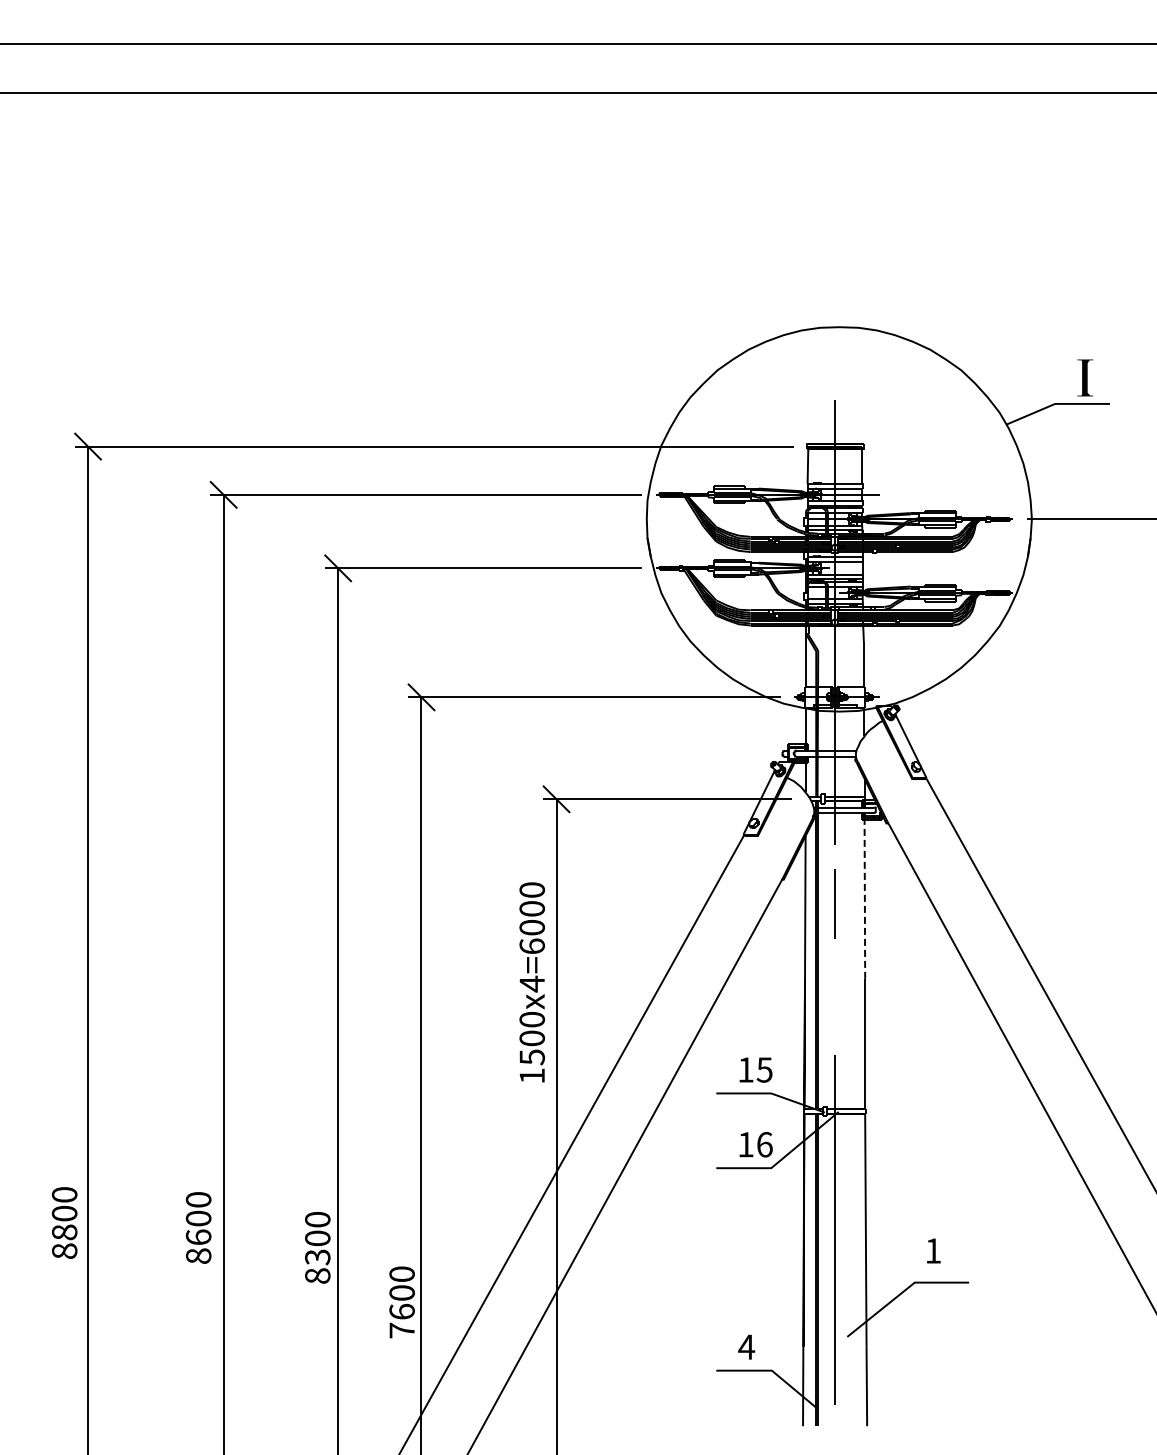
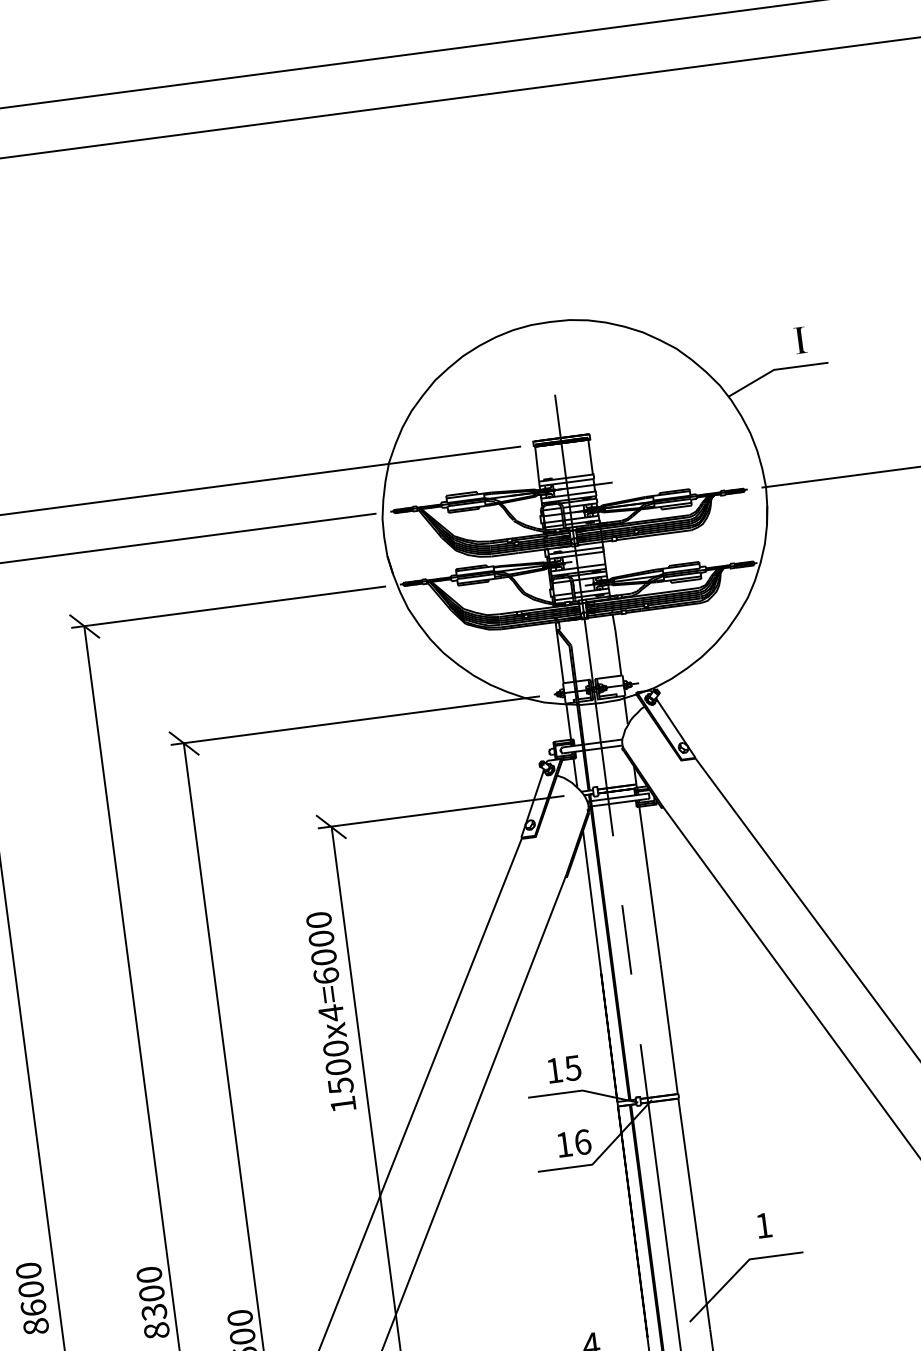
part: (1084, 378) -> (799, 340), size x0.71
line: (864, 899) -> (649, 886), dashed -> solid
line: (834, 903) -> (626, 939), moved

